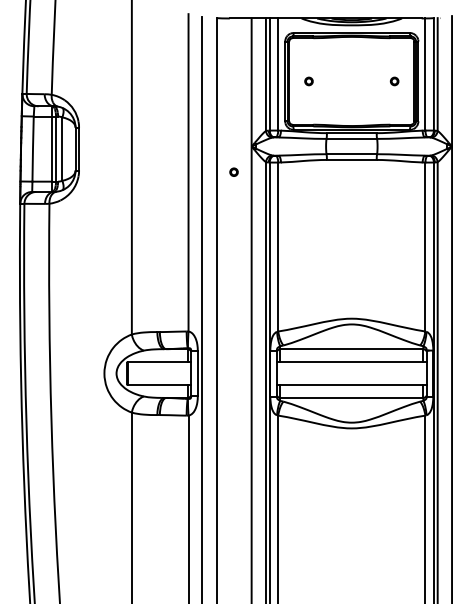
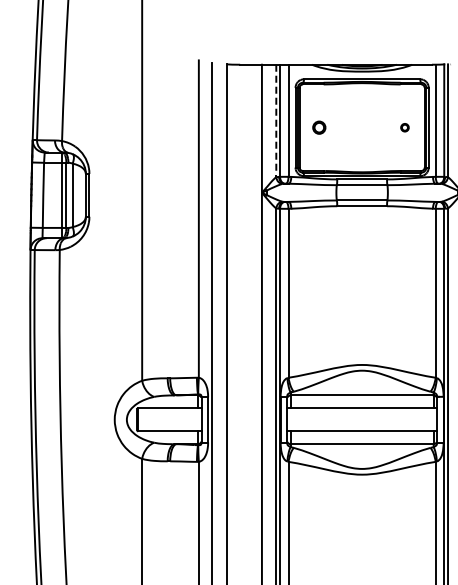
line: (265, 75) -> (275, 121), solid -> dashed
part: (308, 81) -> (318, 127), size x1.6
part: (233, 171) -> (243, 217), removed

